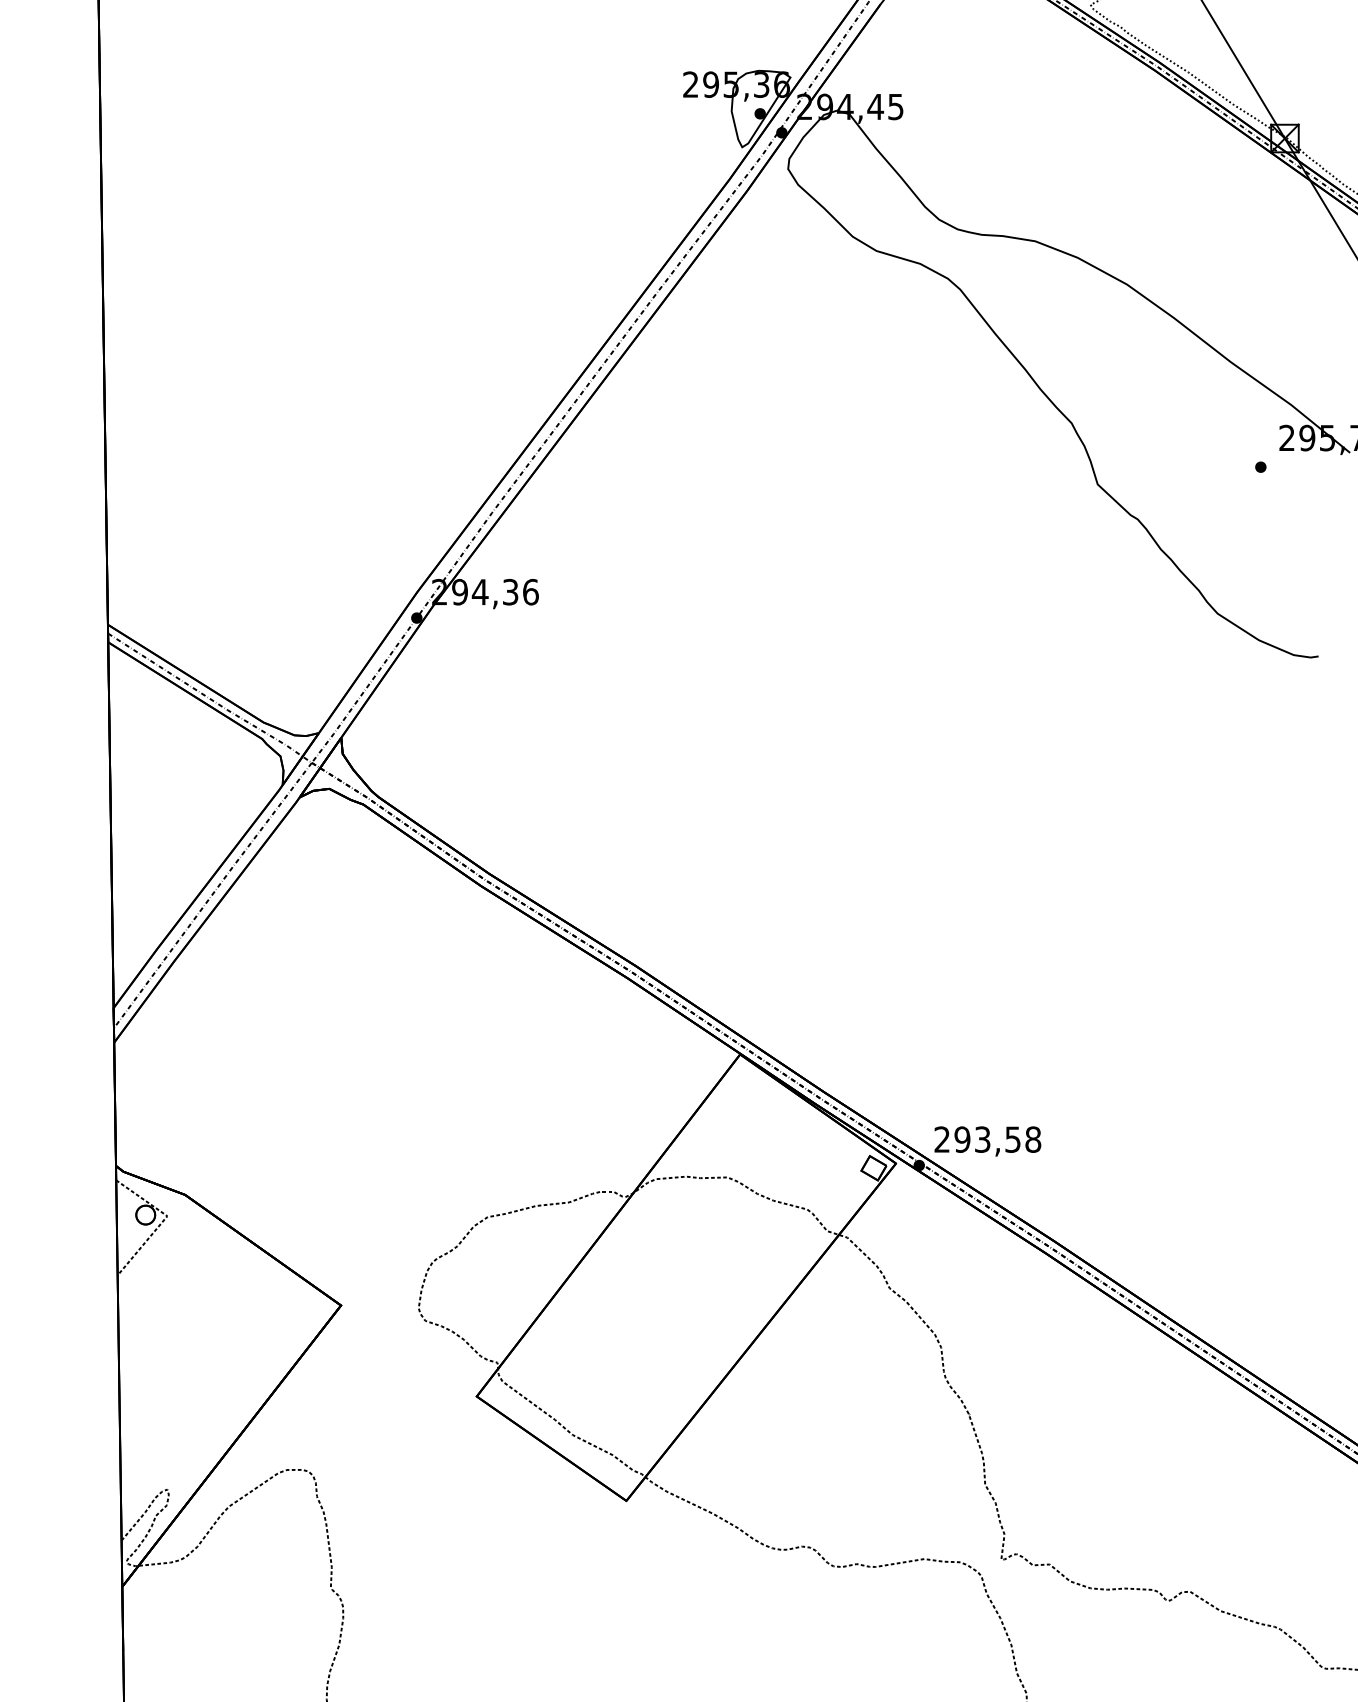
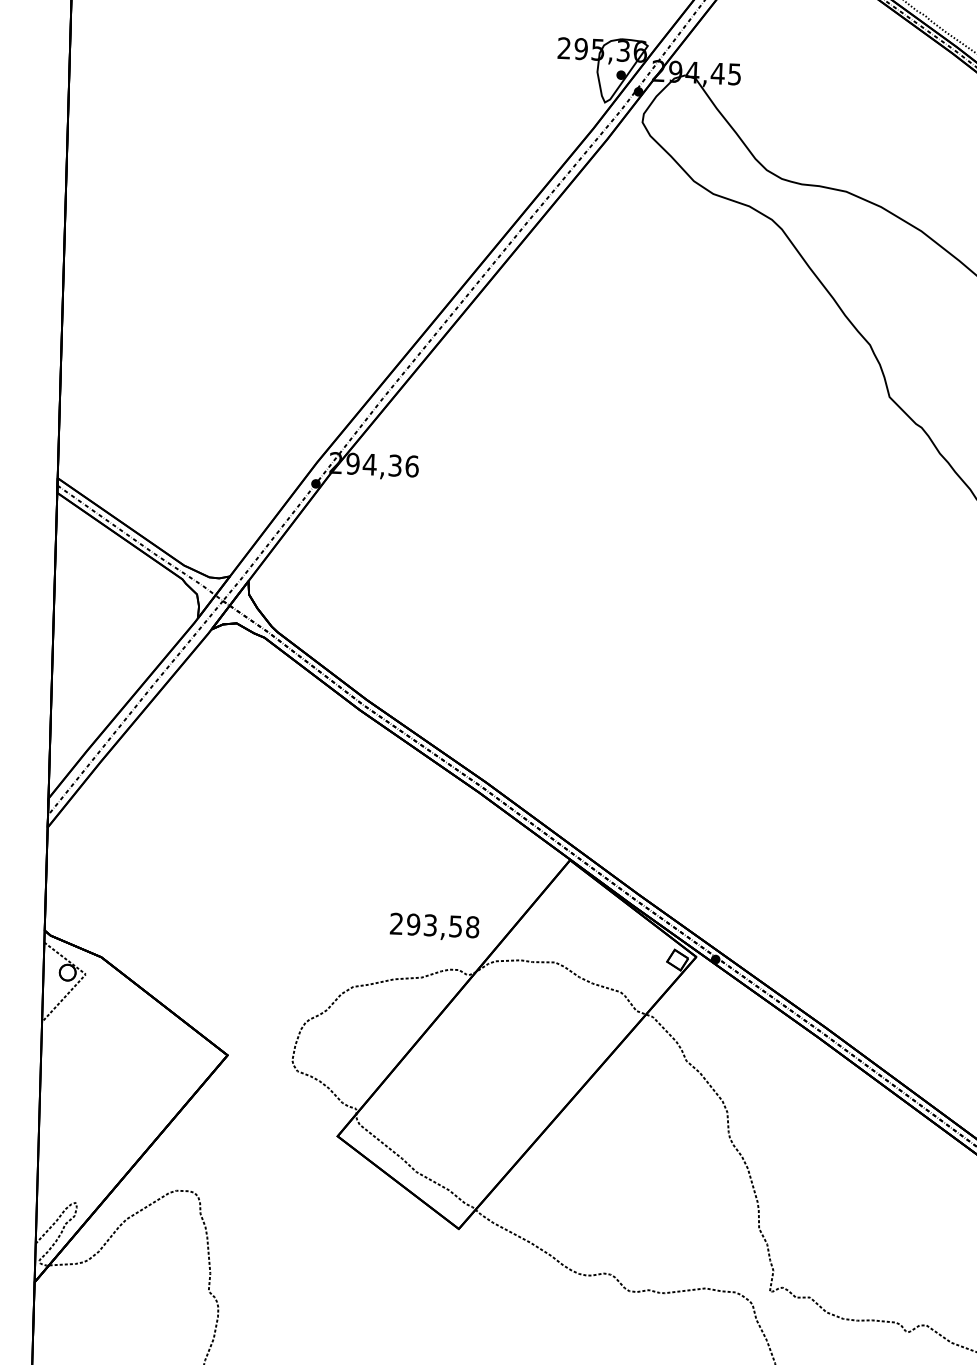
text: (987, 1141) -> (434, 927), moved

